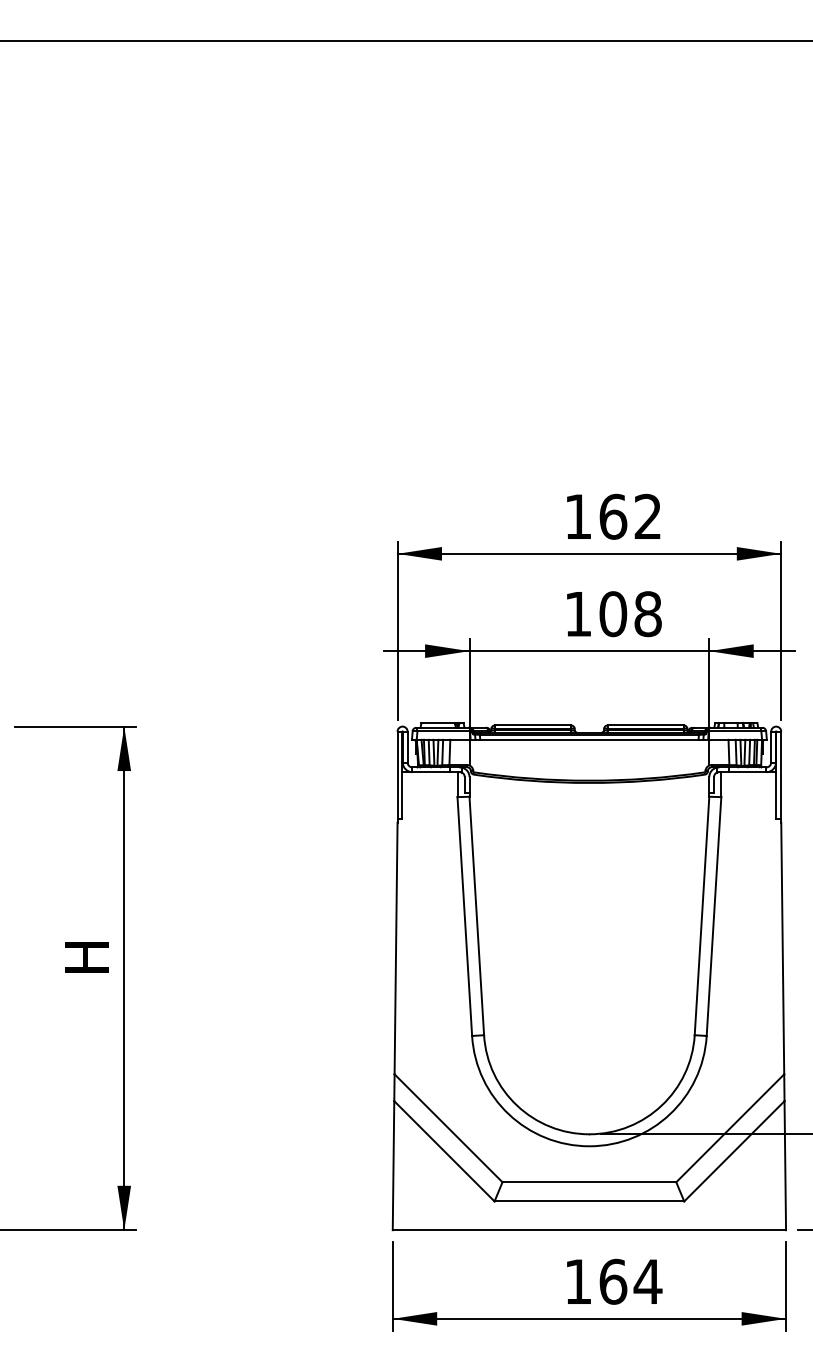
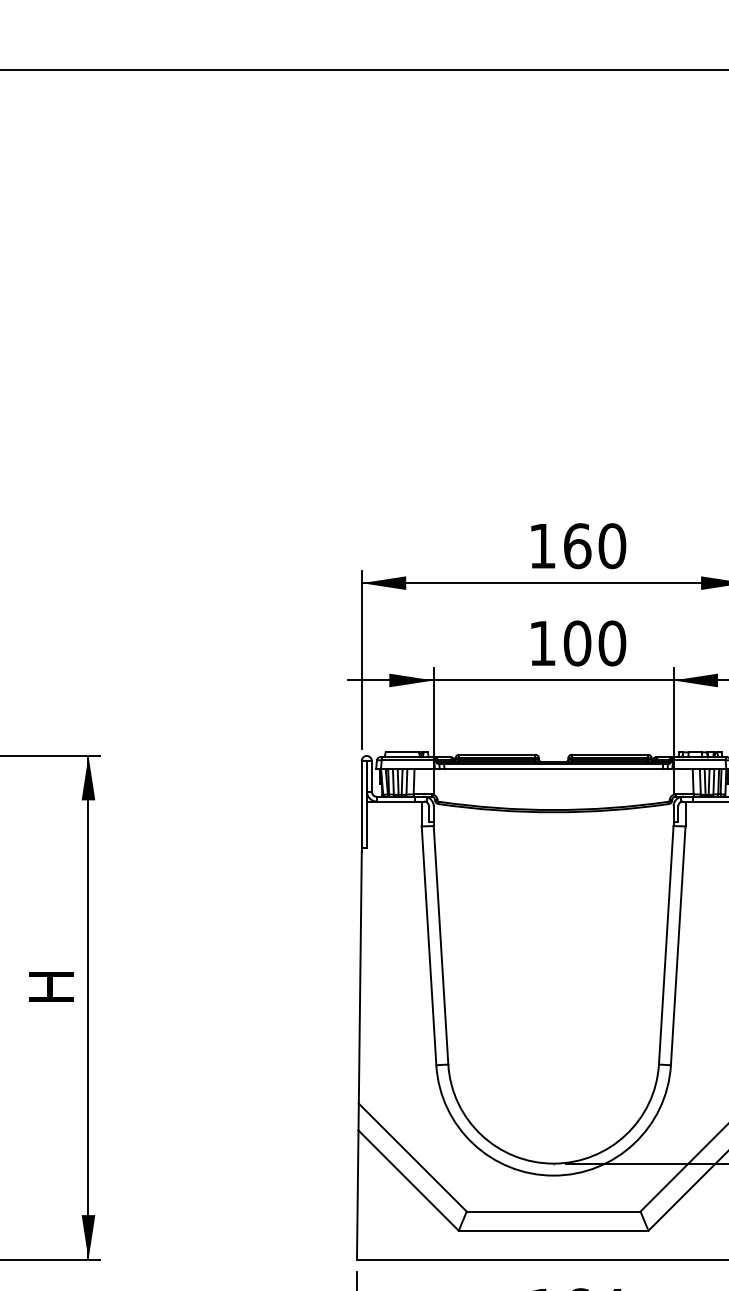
text: (647, 516) -> (611, 545), 162 -> 160
text: (647, 613) -> (611, 642), 108 -> 100

